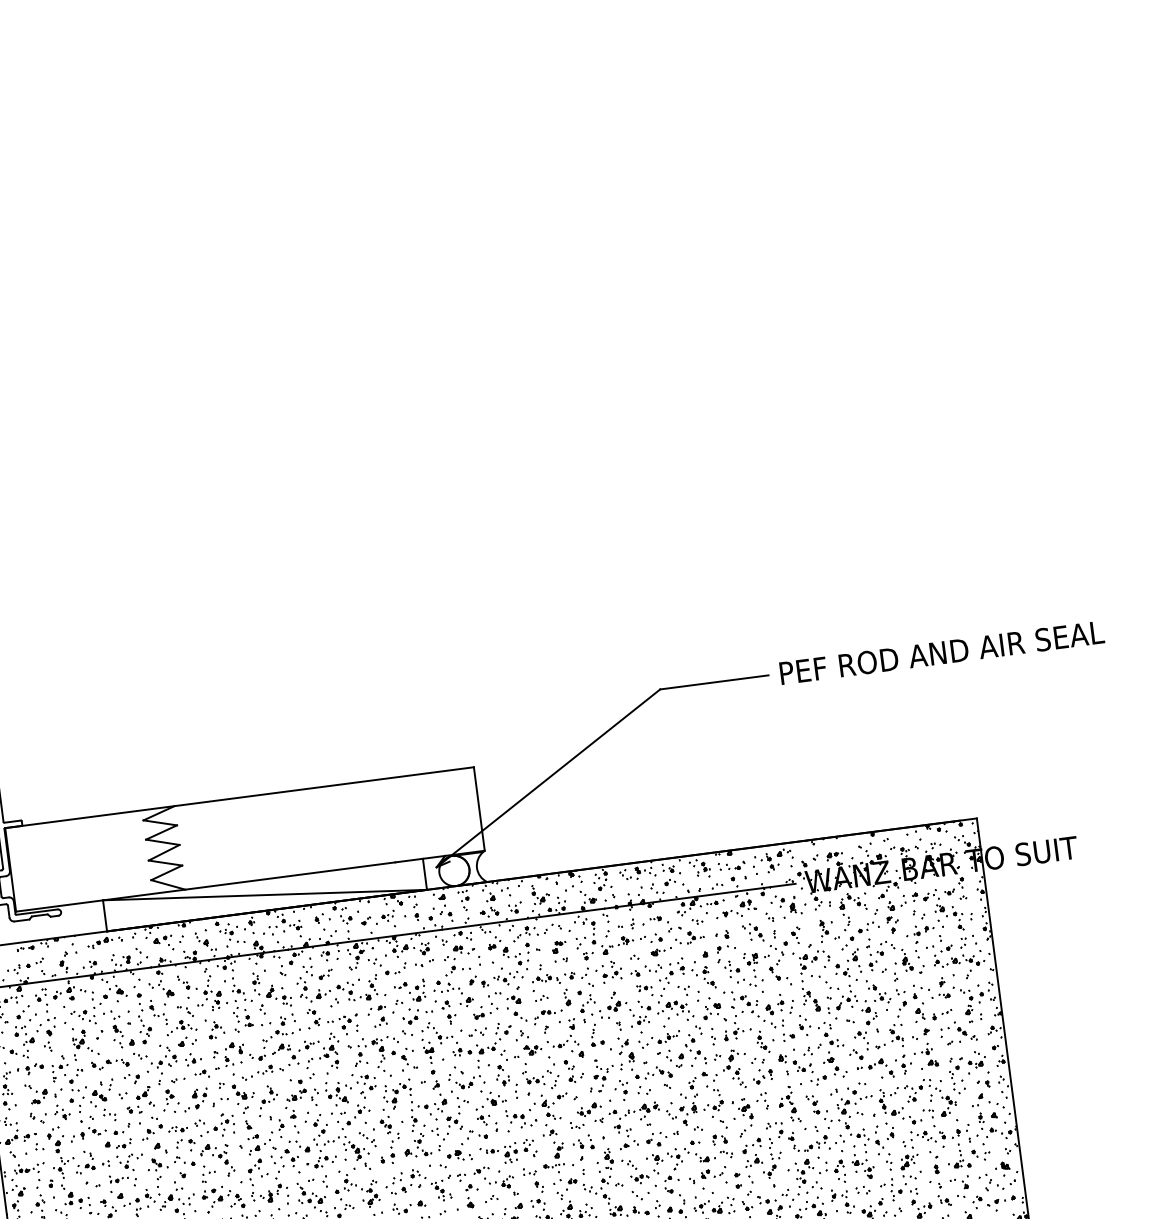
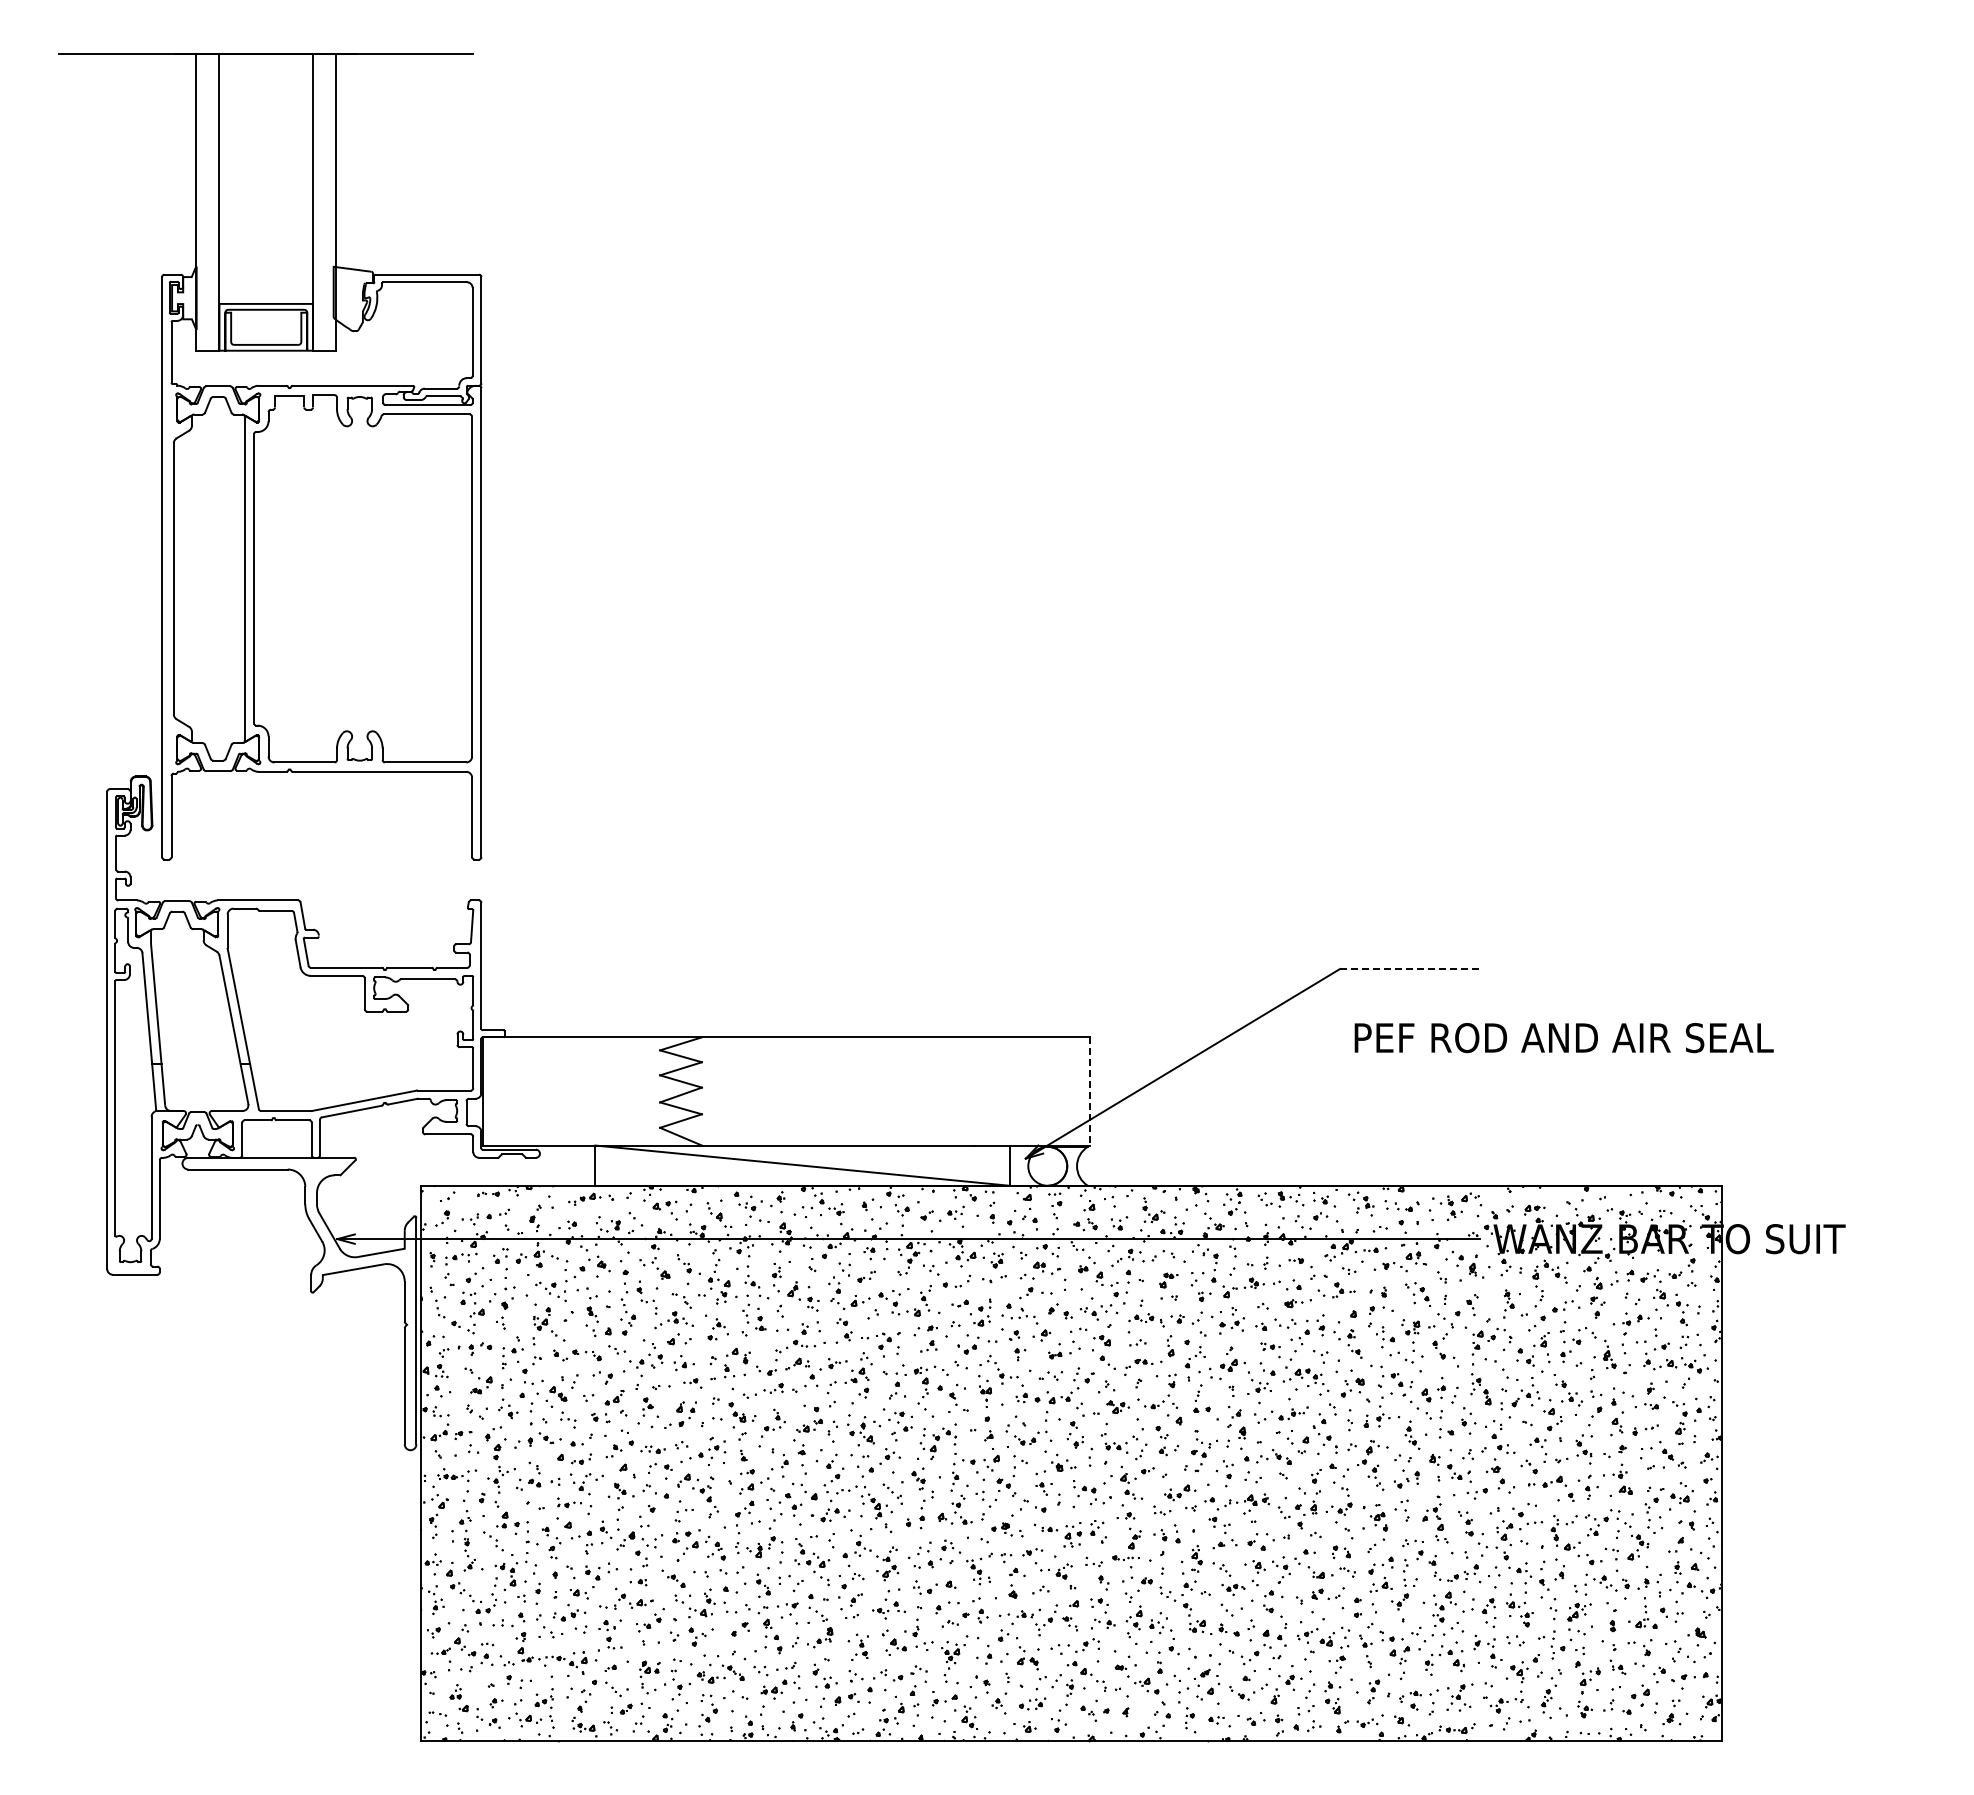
text: (941, 653) -> (1563, 1038), moved
line: (714, 682) -> (1410, 969), solid -> dashed
line: (479, 809) -> (1089, 1091), solid -> dashed

